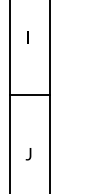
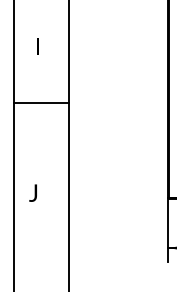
line: (29, 94) -> (40, 102), moved
text: (28, 153) -> (32, 192), moved

